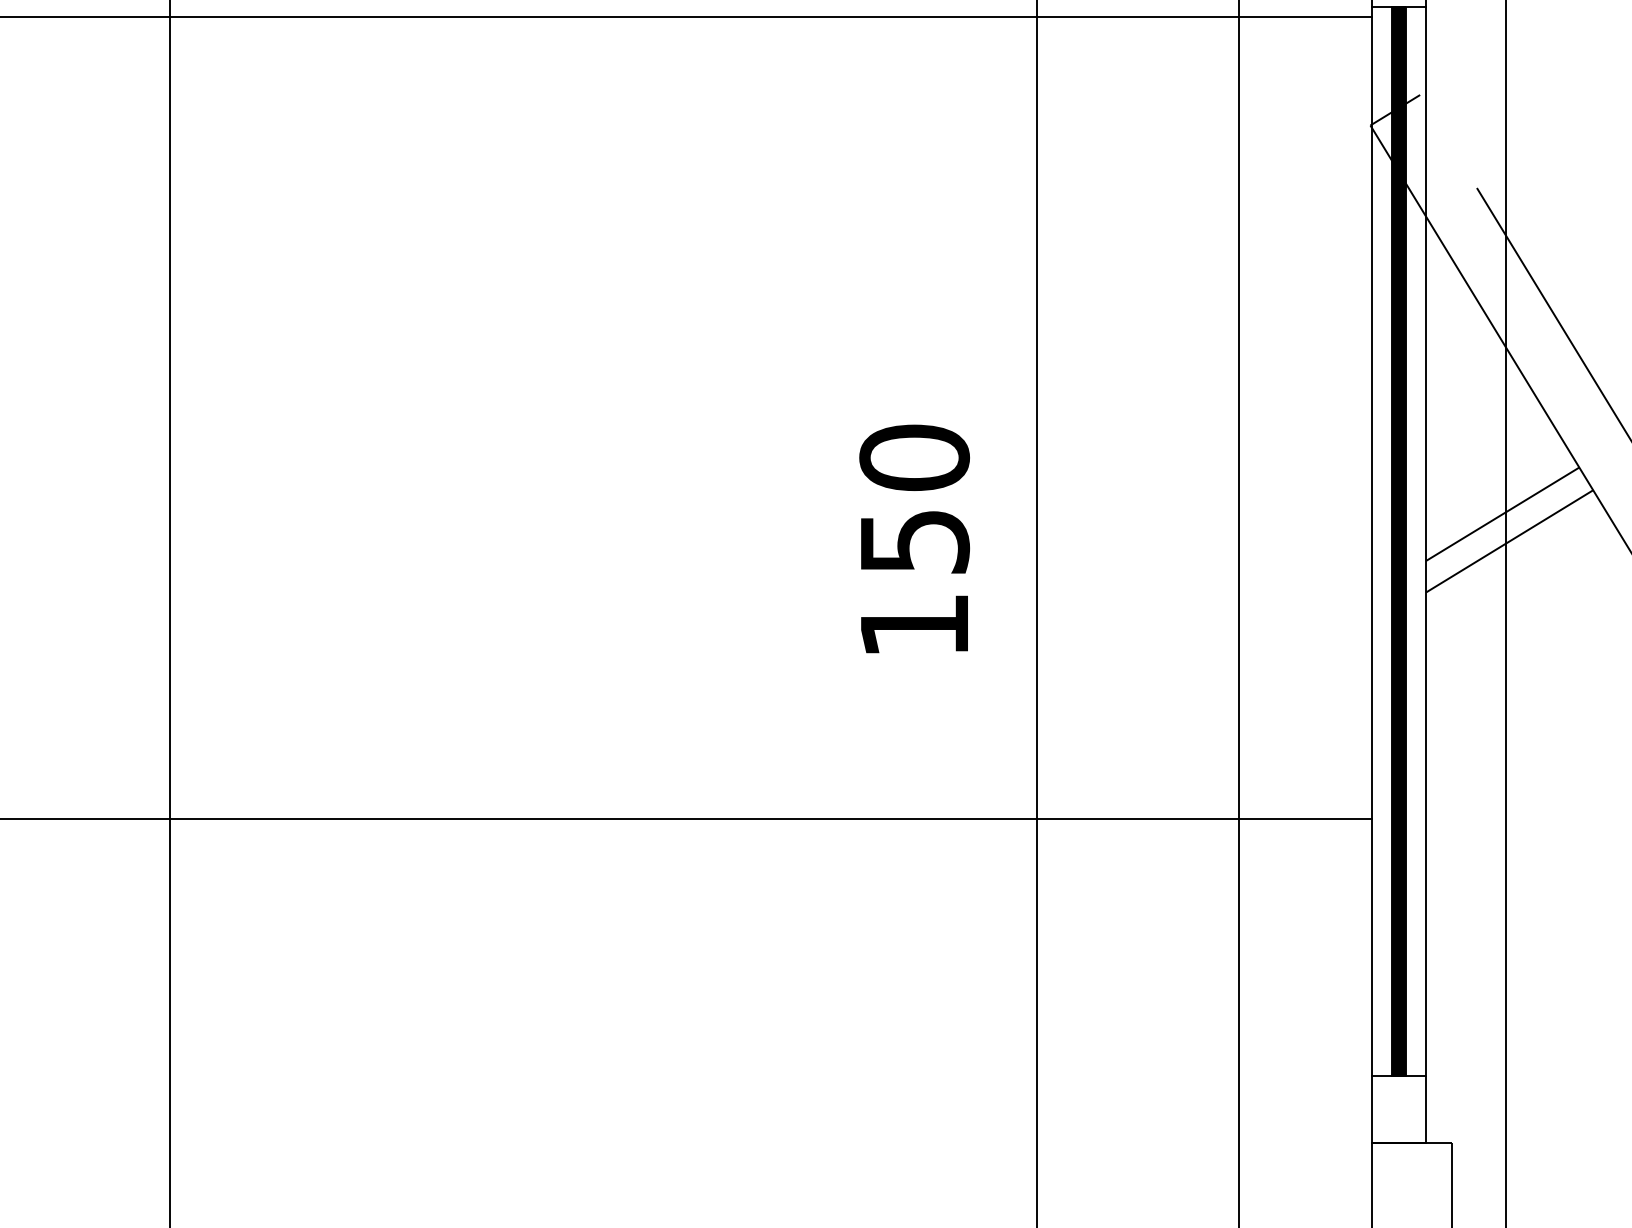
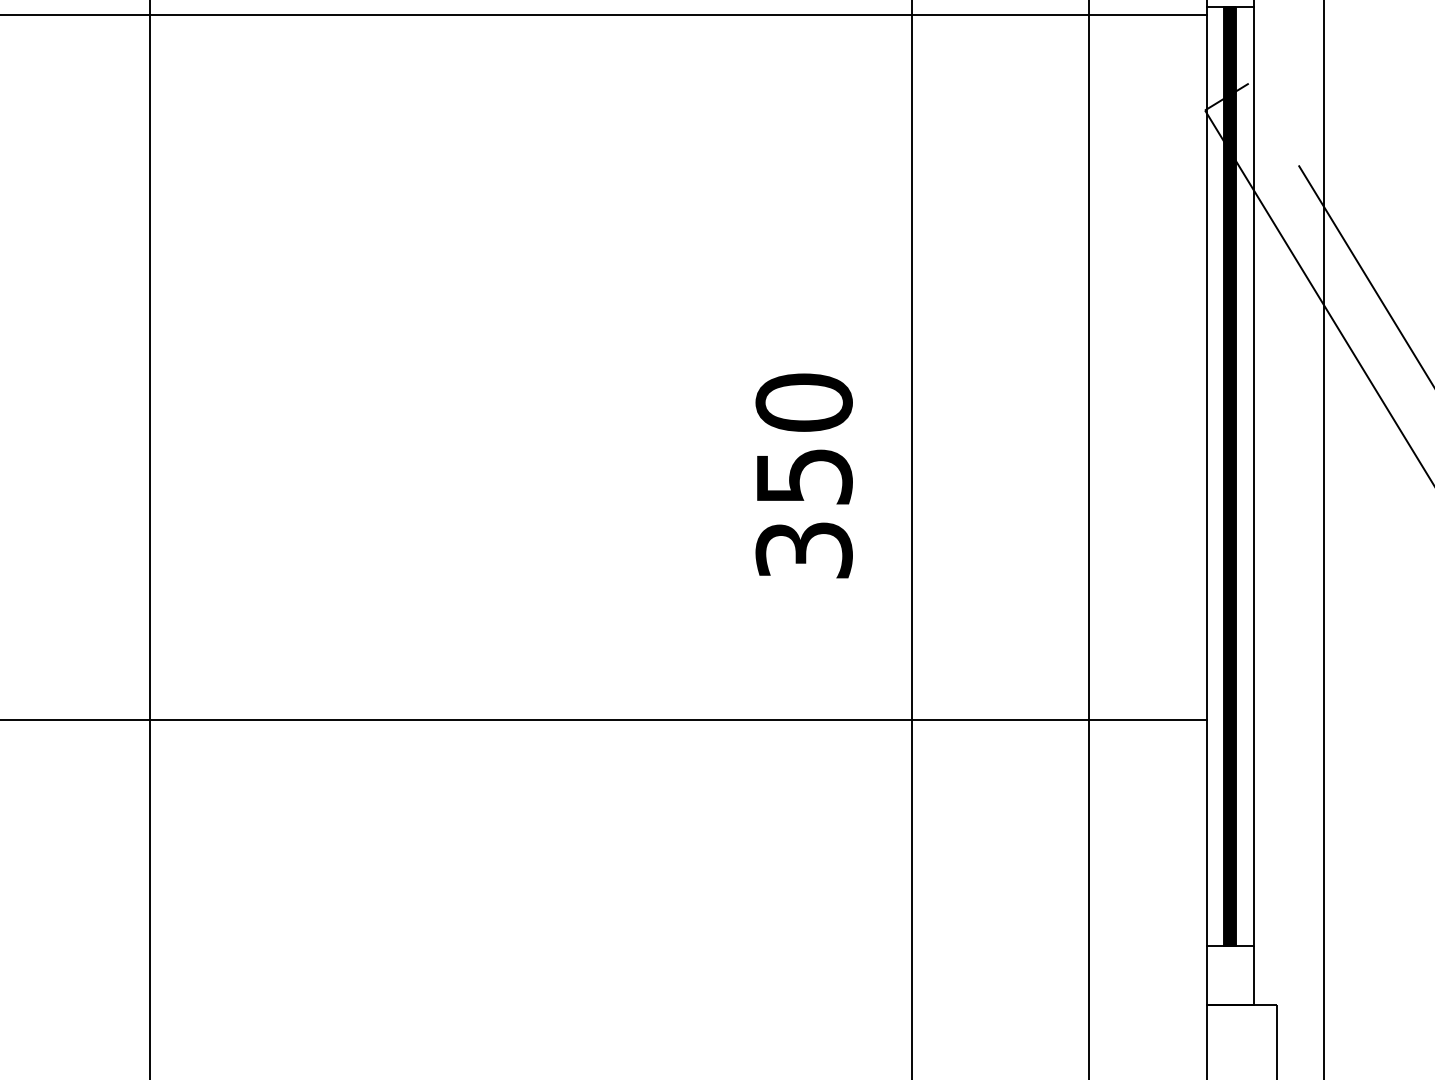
line: (1501, 514) -> (1320, 452), removed
line: (1509, 541) -> (1327, 476), removed
text: (913, 625) -> (803, 550), 150 -> 350

